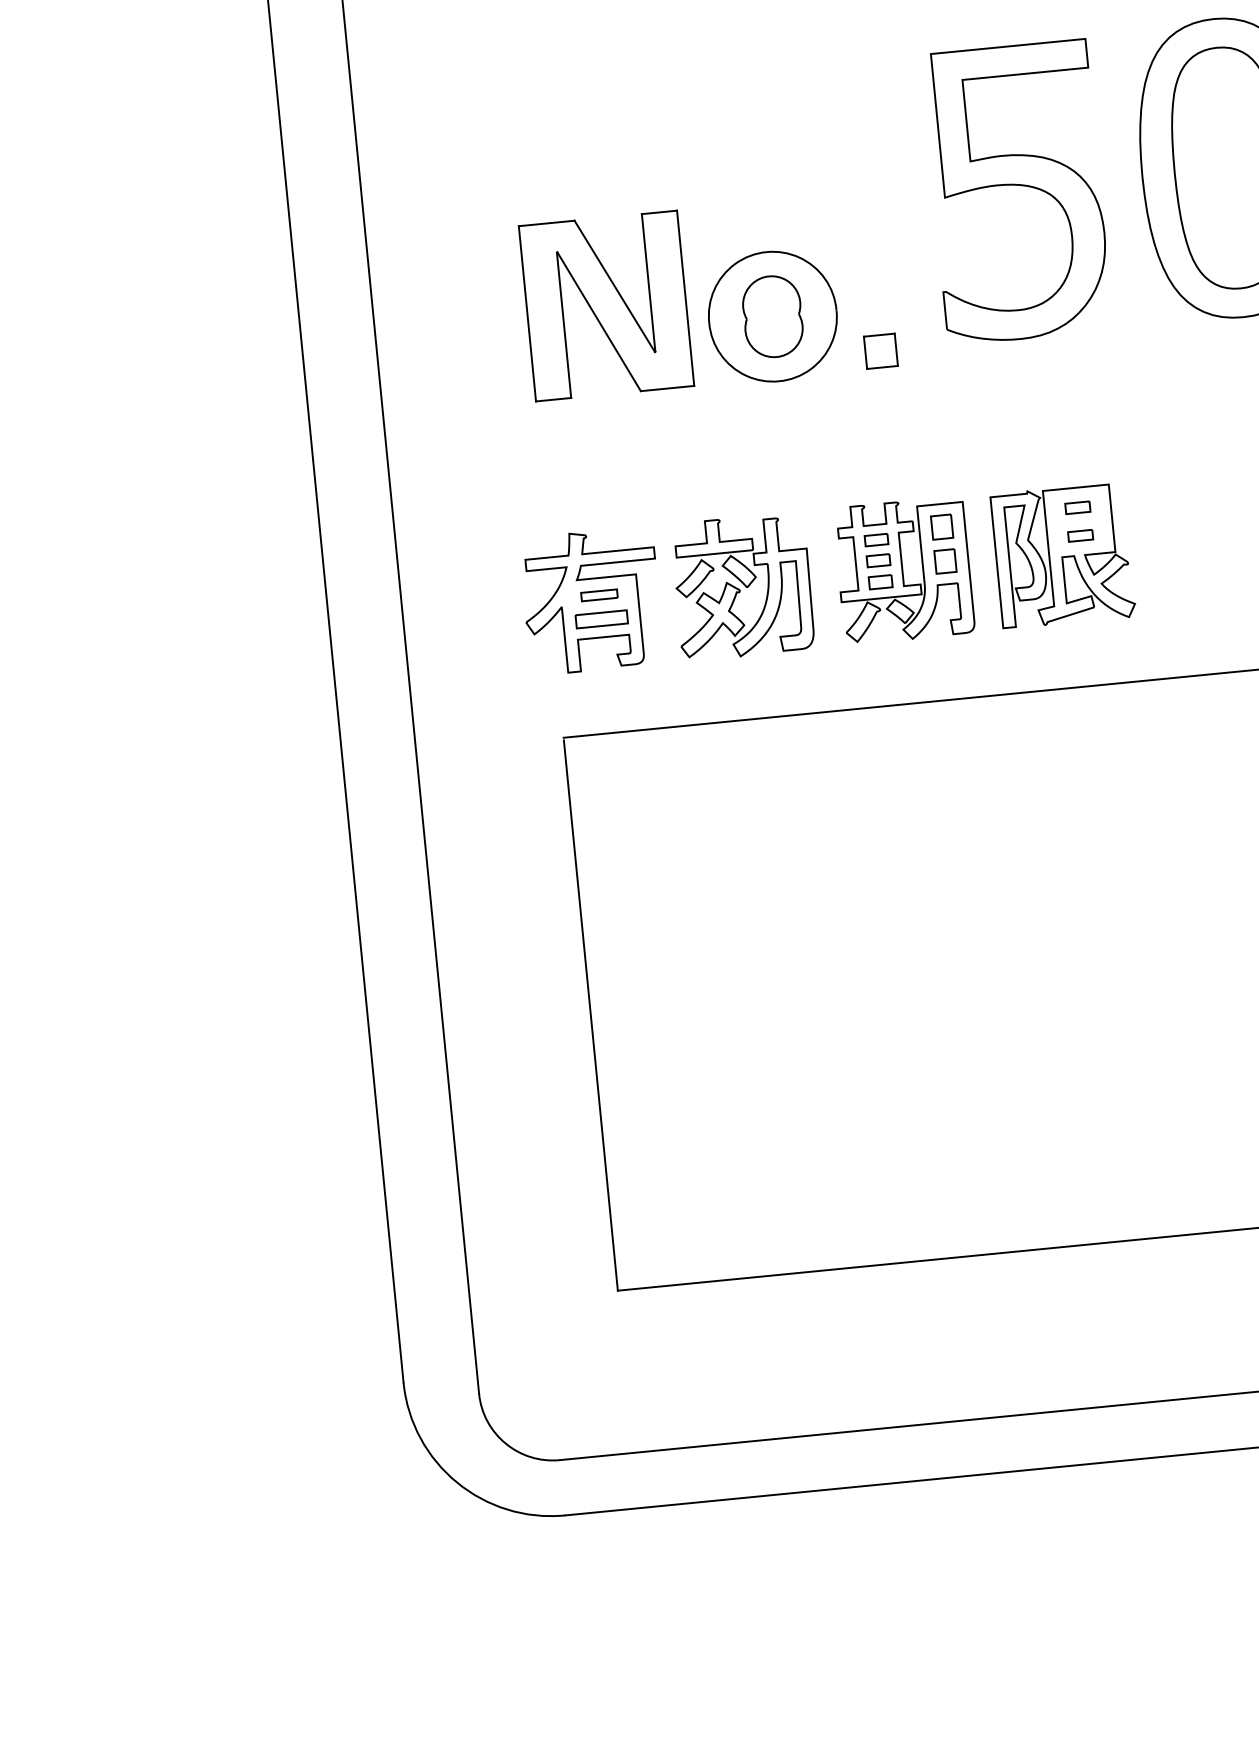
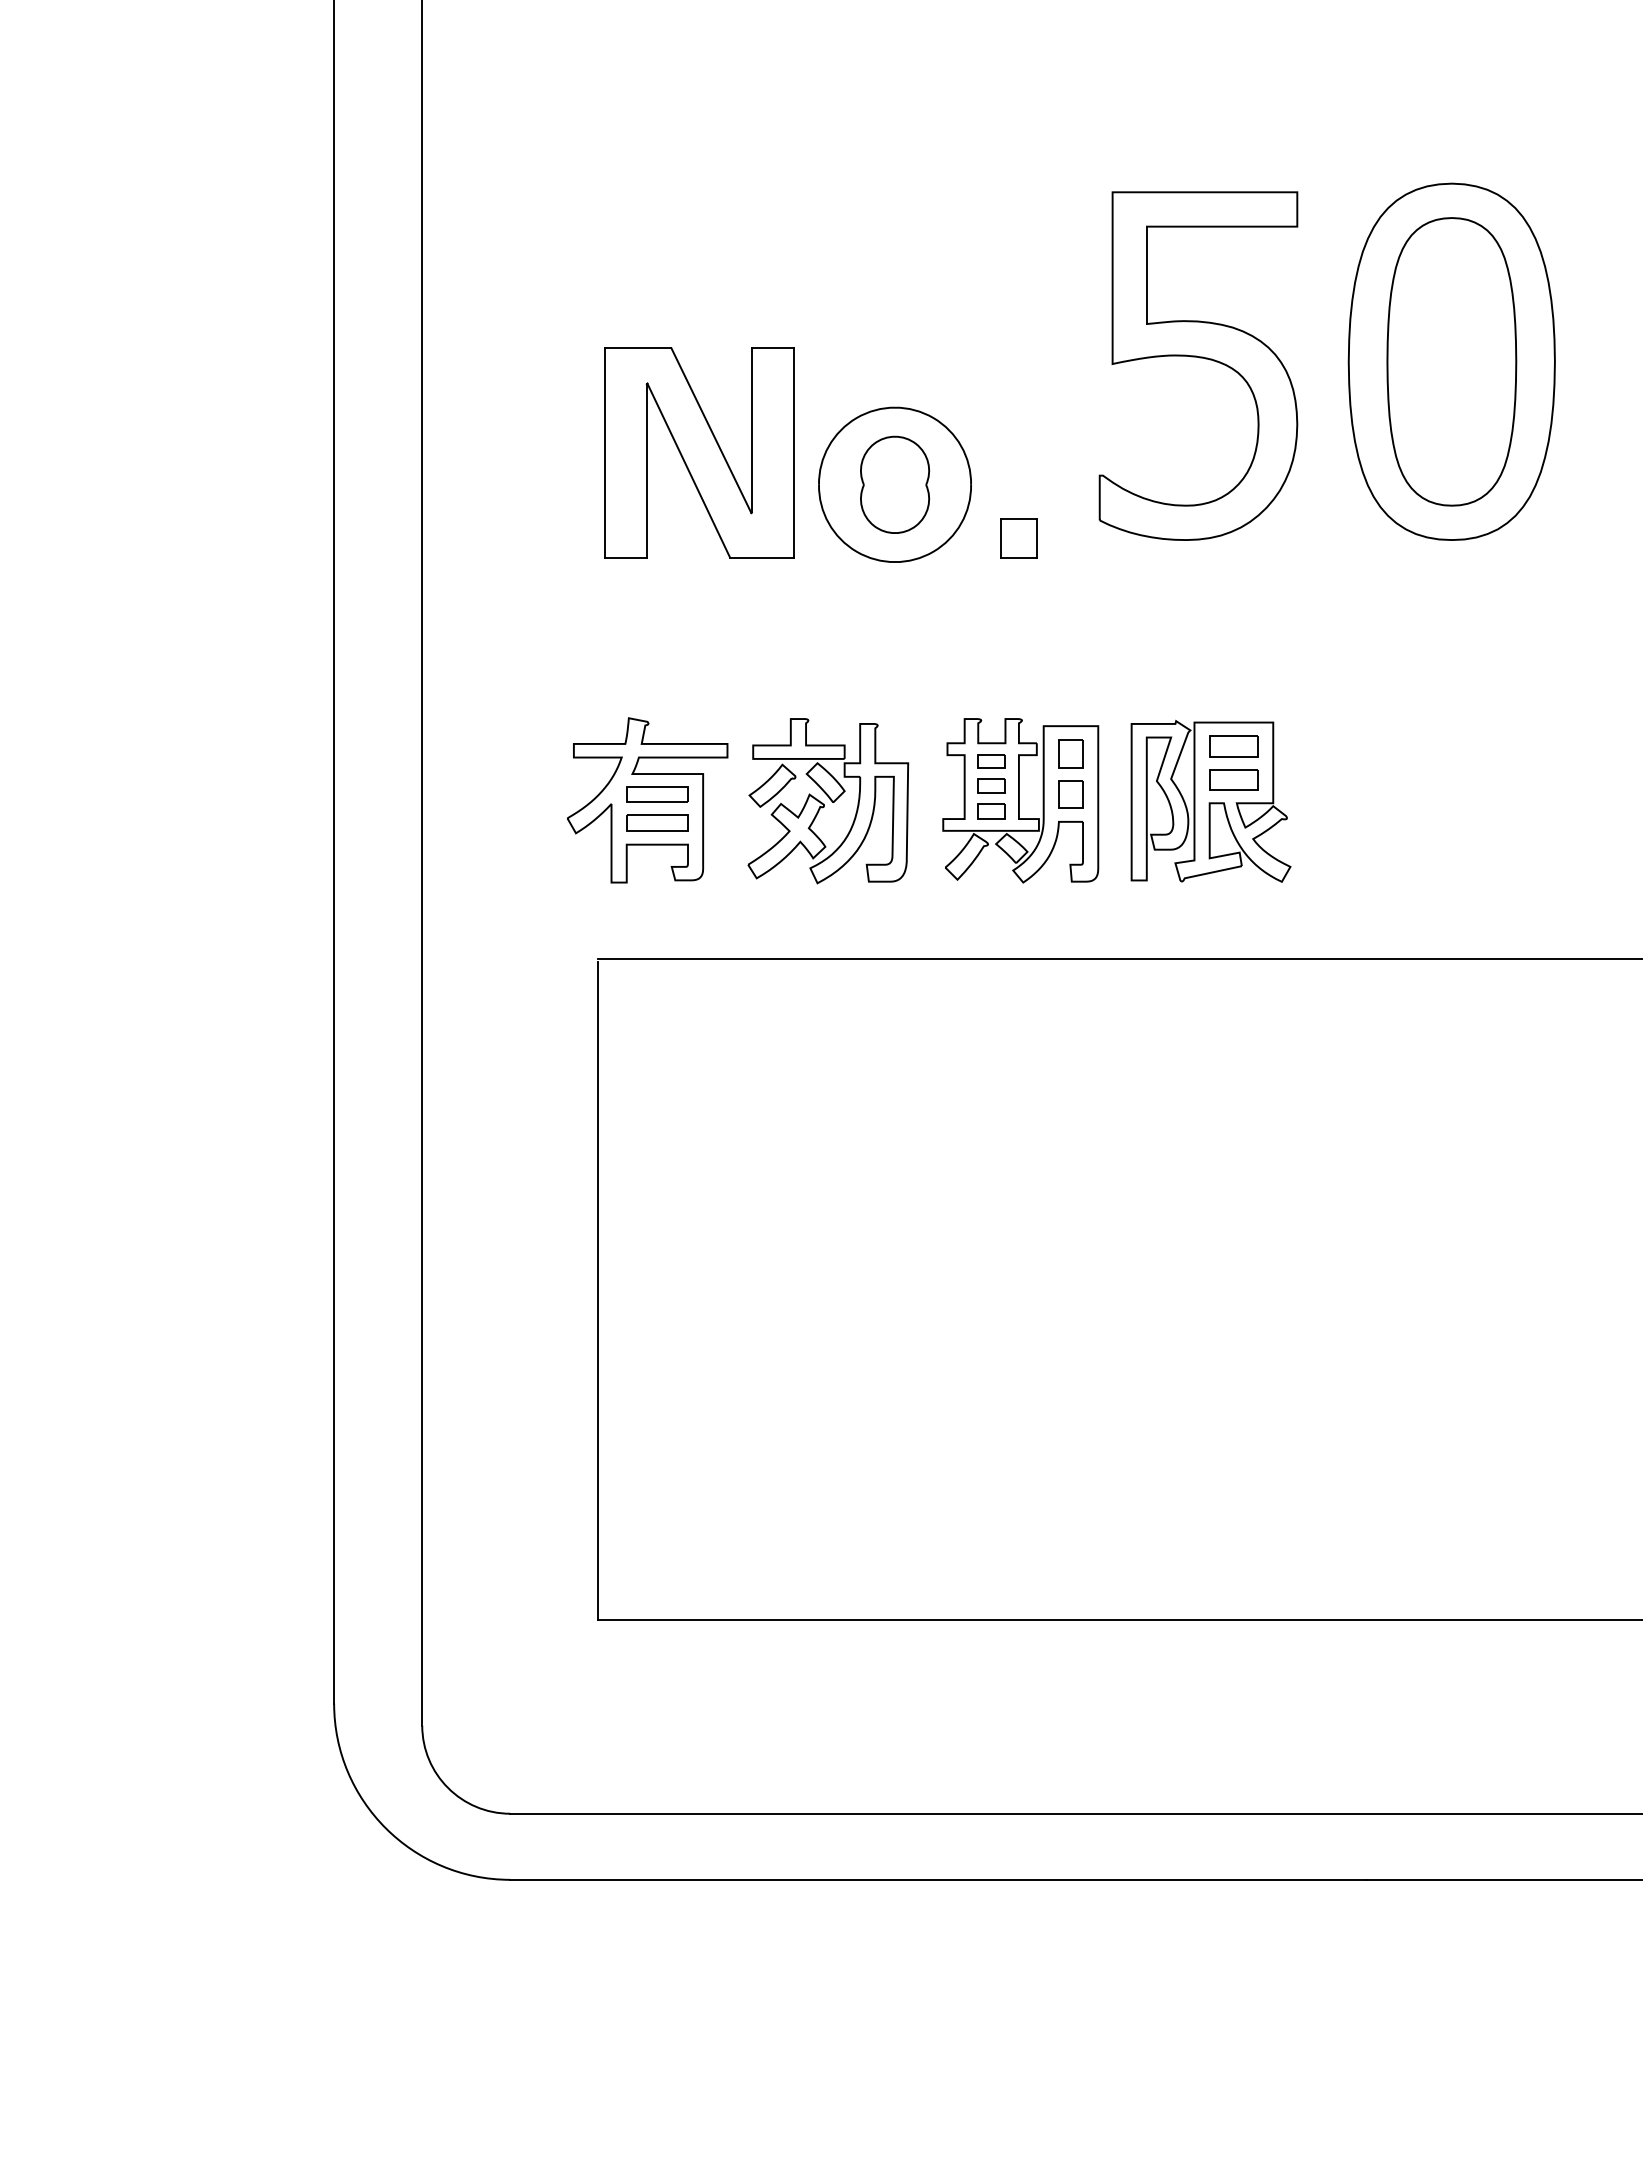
part: (1077, 507) -> (1233, 746), size x1.67
part: (1080, 535) -> (1233, 779), size x1.67
part: (599, 595) -> (657, 794), size x1.43

